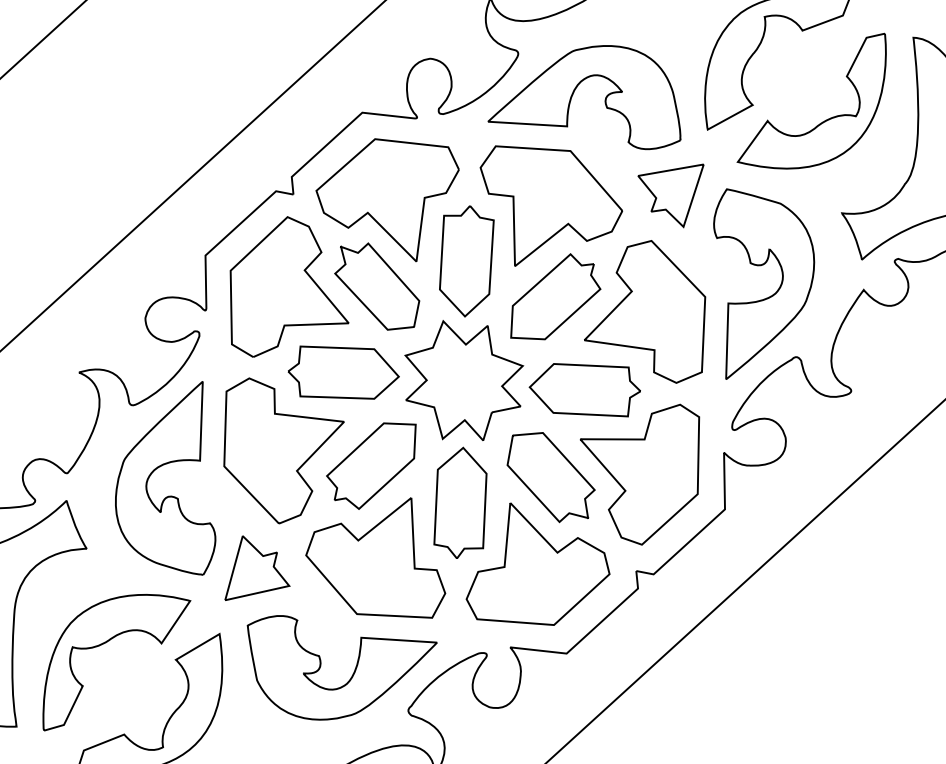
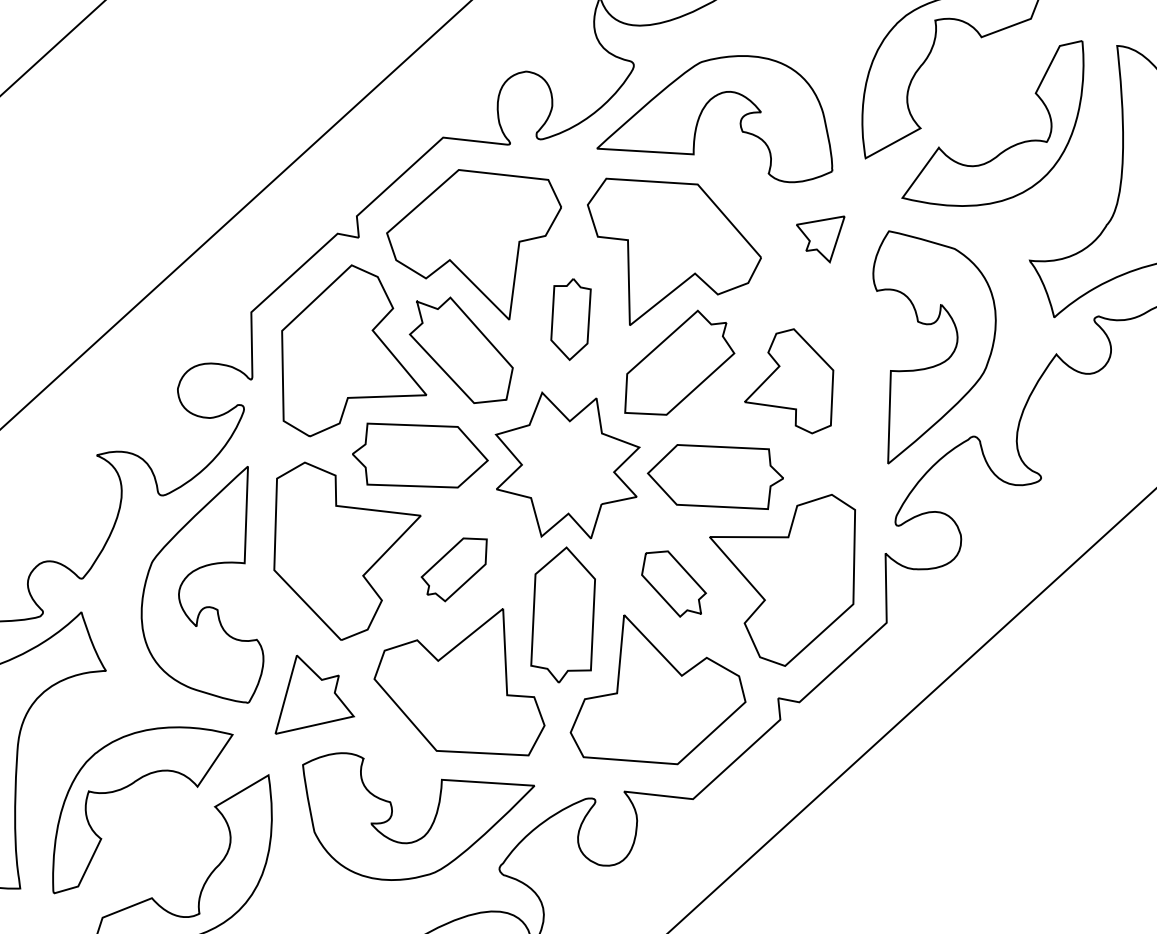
part: (670, 195) -> (820, 238), size x0.6
part: (466, 261) -> (570, 319), size x0.6
part: (645, 311) -> (789, 380), size x0.6
part: (371, 465) -> (454, 569), size x0.6
part: (550, 477) -> (673, 583), size x0.6

